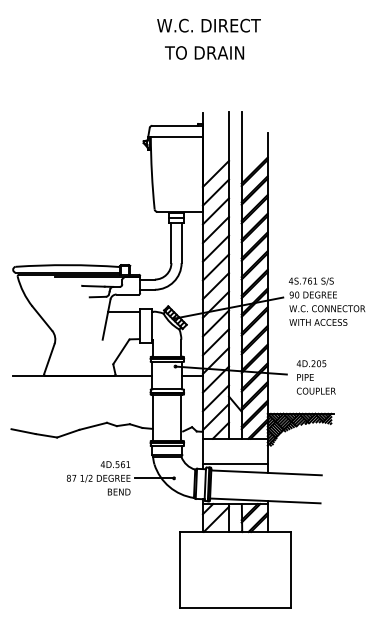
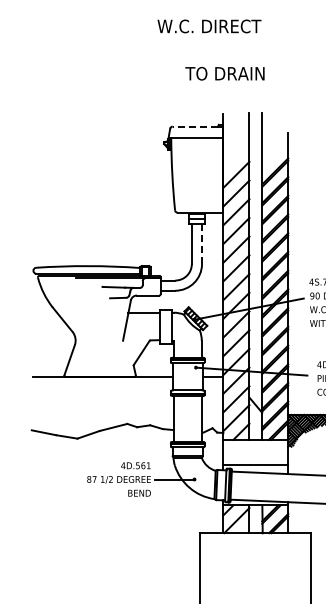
text: (208, 25) -> (208, 26), moved
text: (204, 52) -> (224, 73), moved
line: (174, 125) -> (194, 126), solid -> dashed
line: (181, 243) -> (201, 244), solid -> dashed

